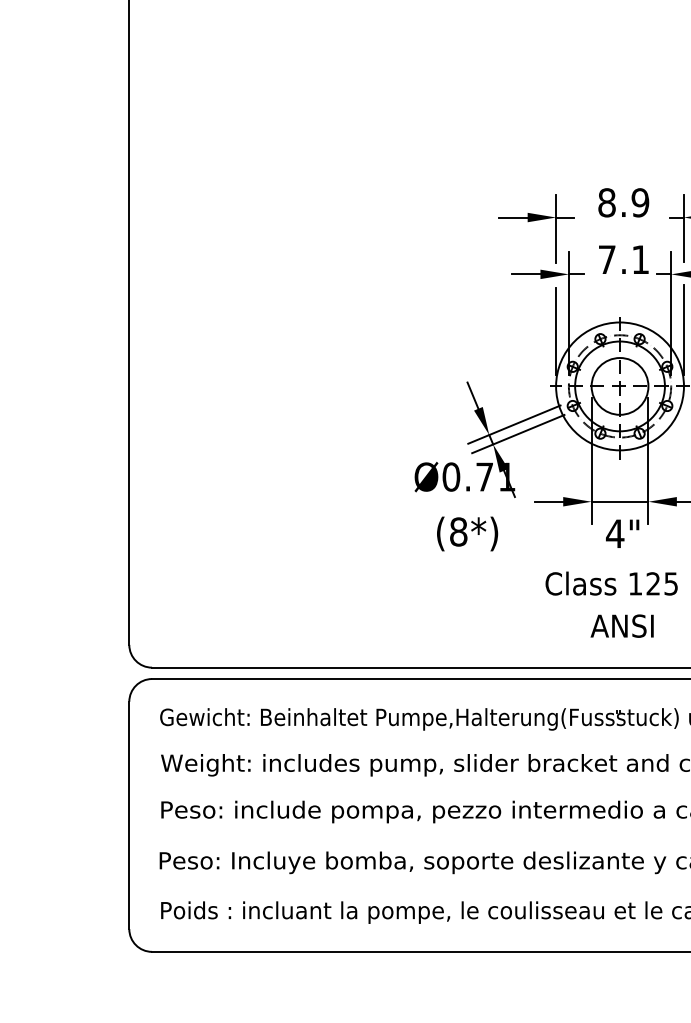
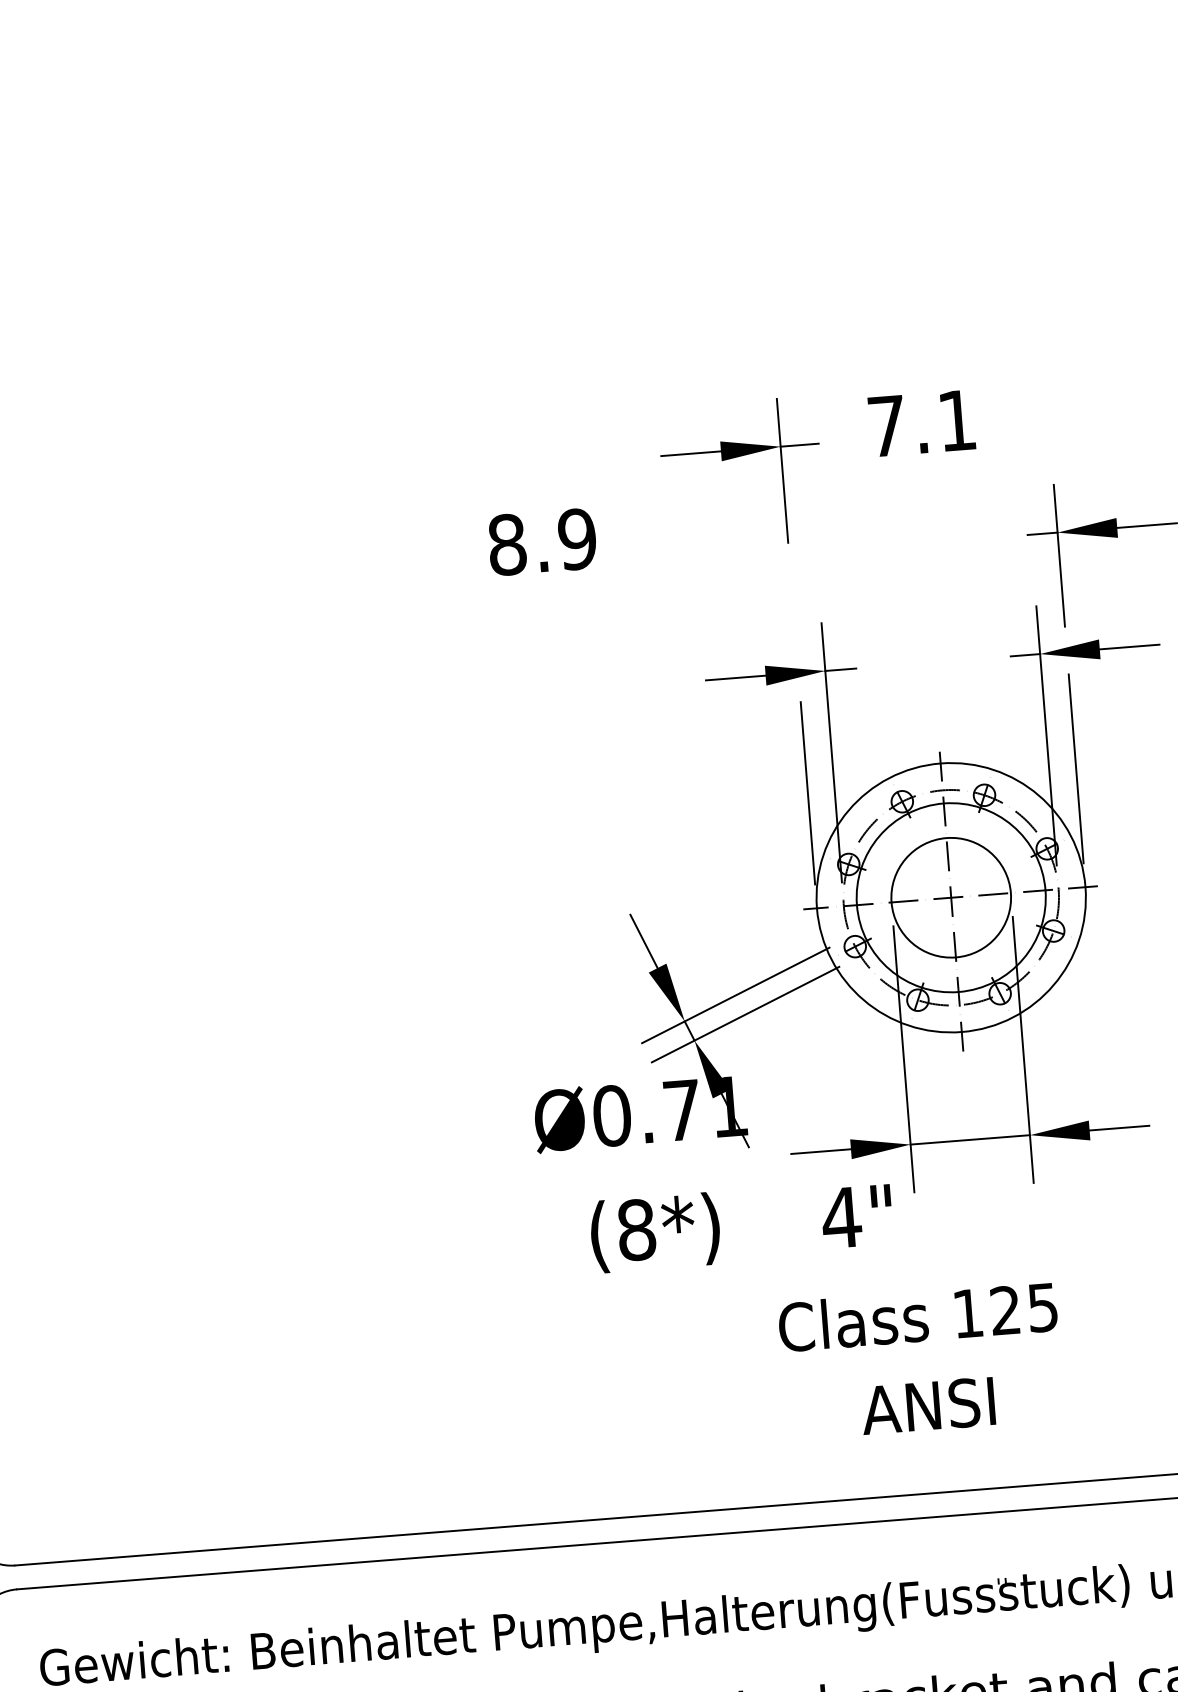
text: (623, 202) -> (541, 541), moved
part: (534, 221) -> (735, 458), moved
text: (623, 259) -> (921, 422), moved
text: (622, 533) -> (856, 1215), moved
text: (611, 583) -> (917, 1316), moved
text: (621, 625) -> (926, 1404), moved

